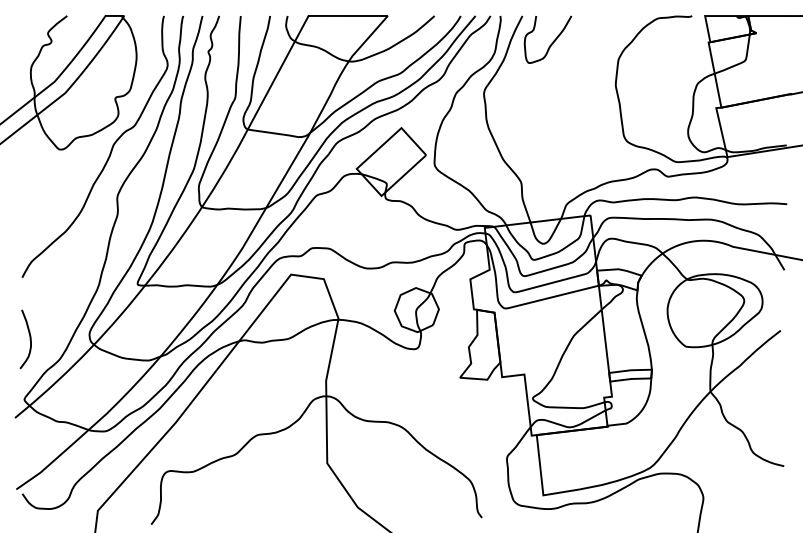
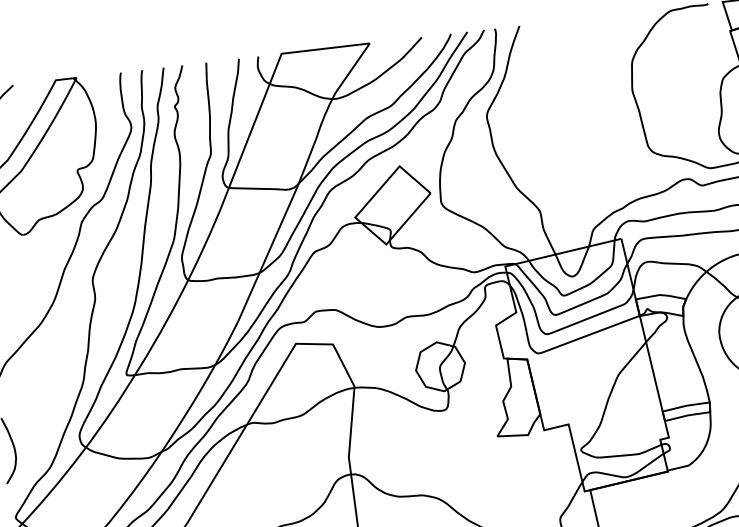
curve: (552, 41) -> (556, 50), removed

